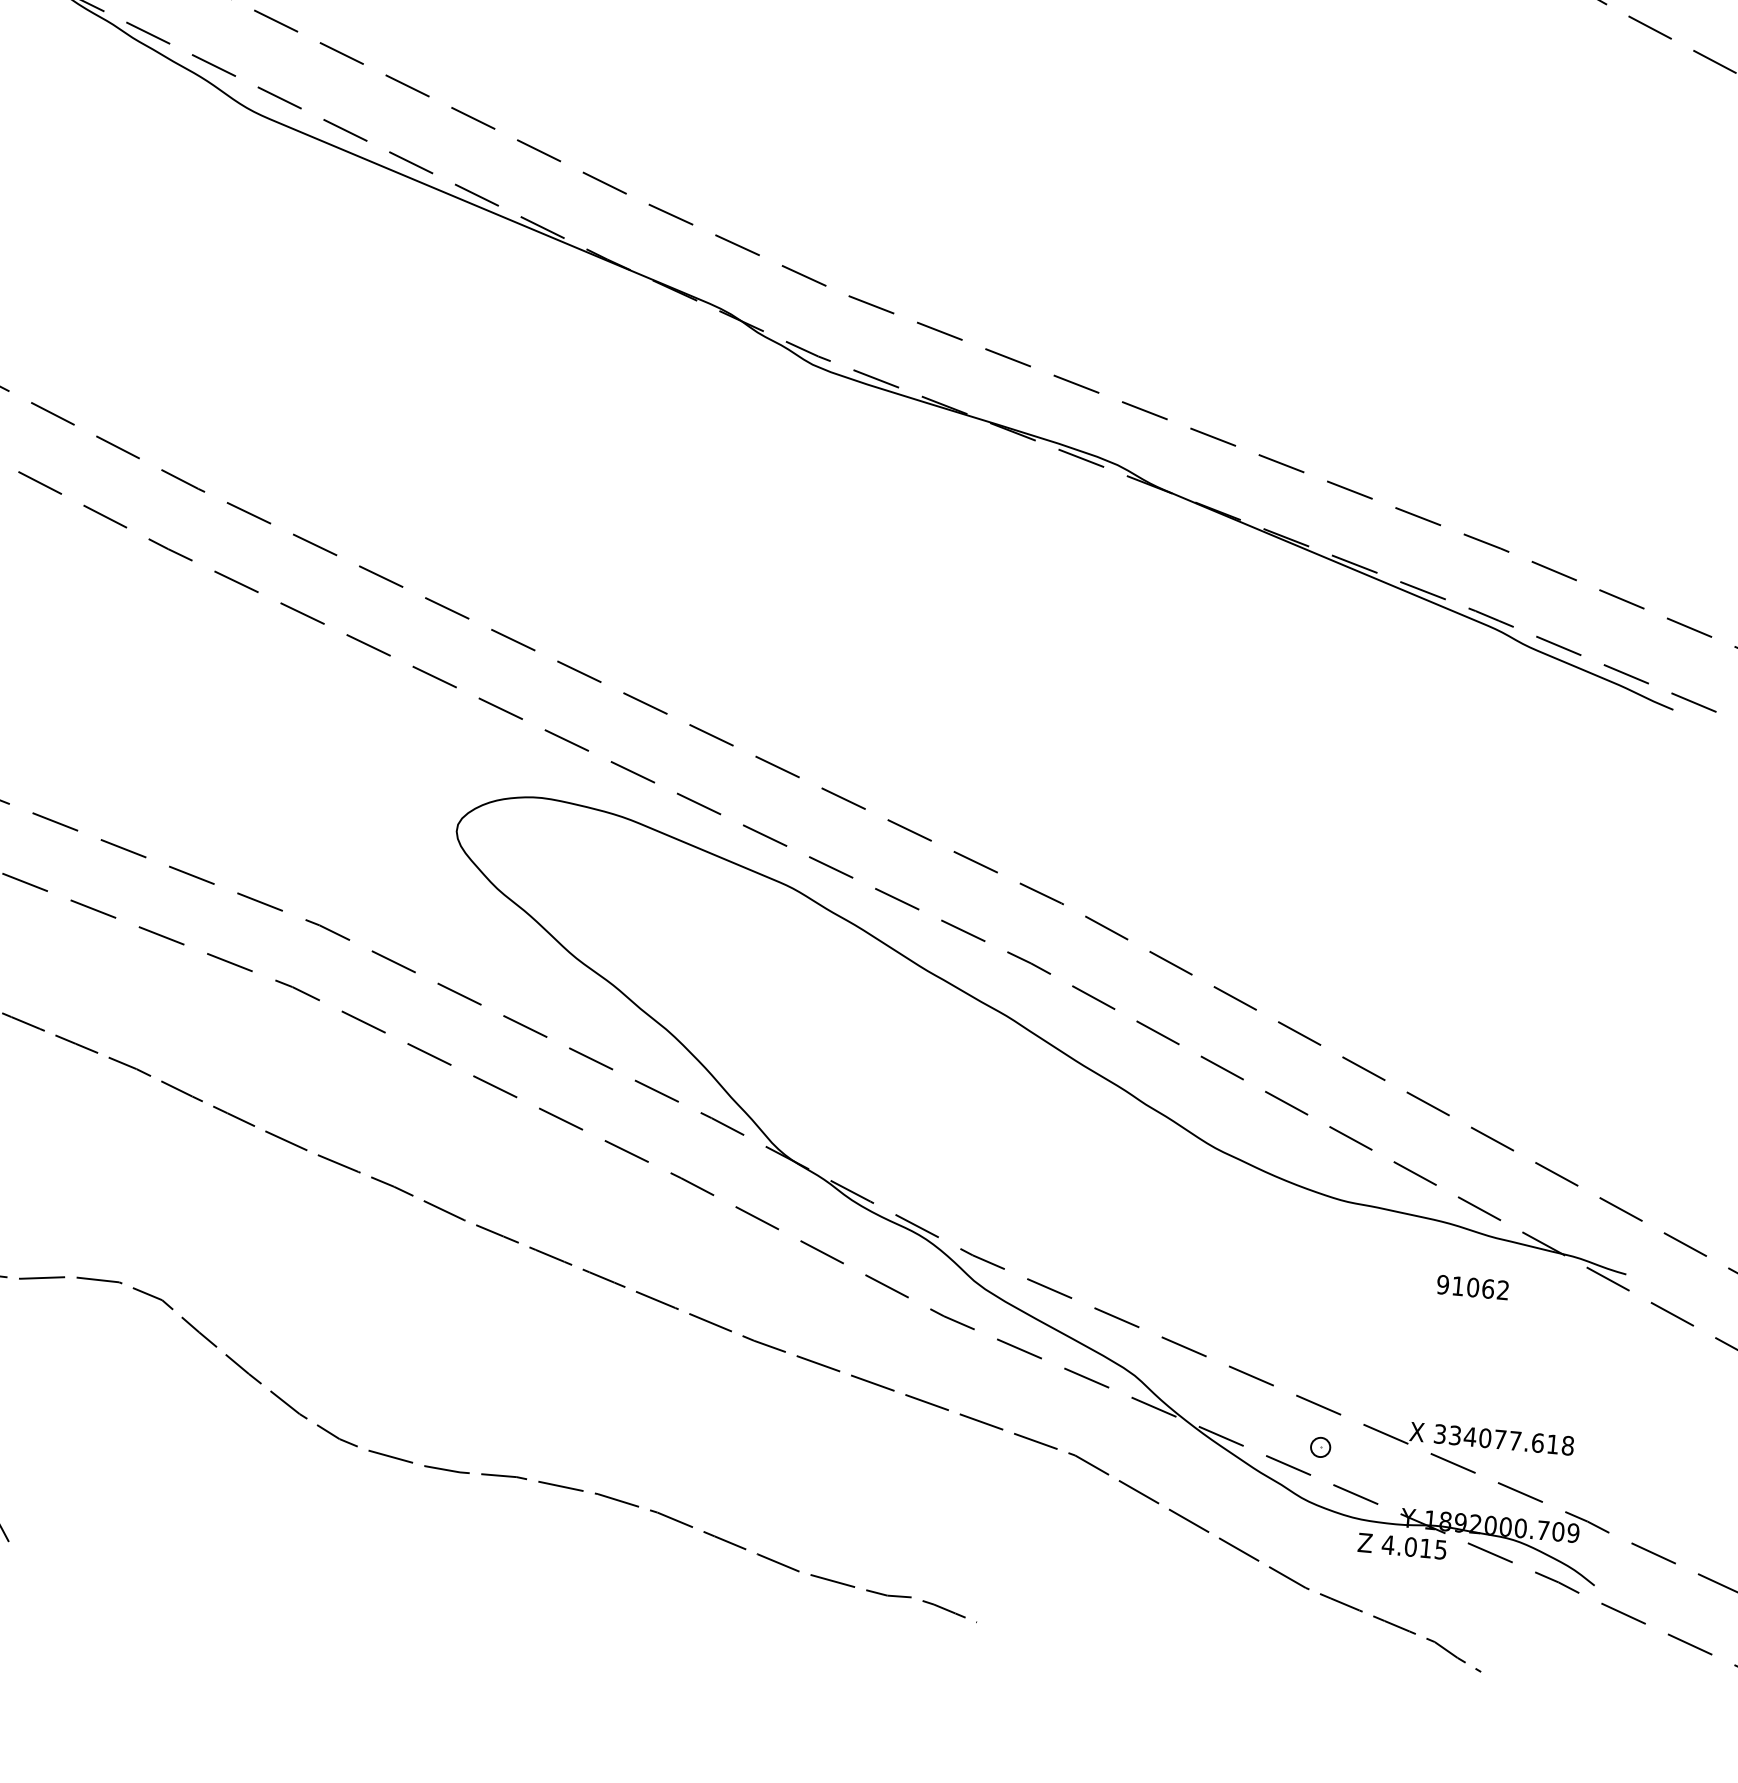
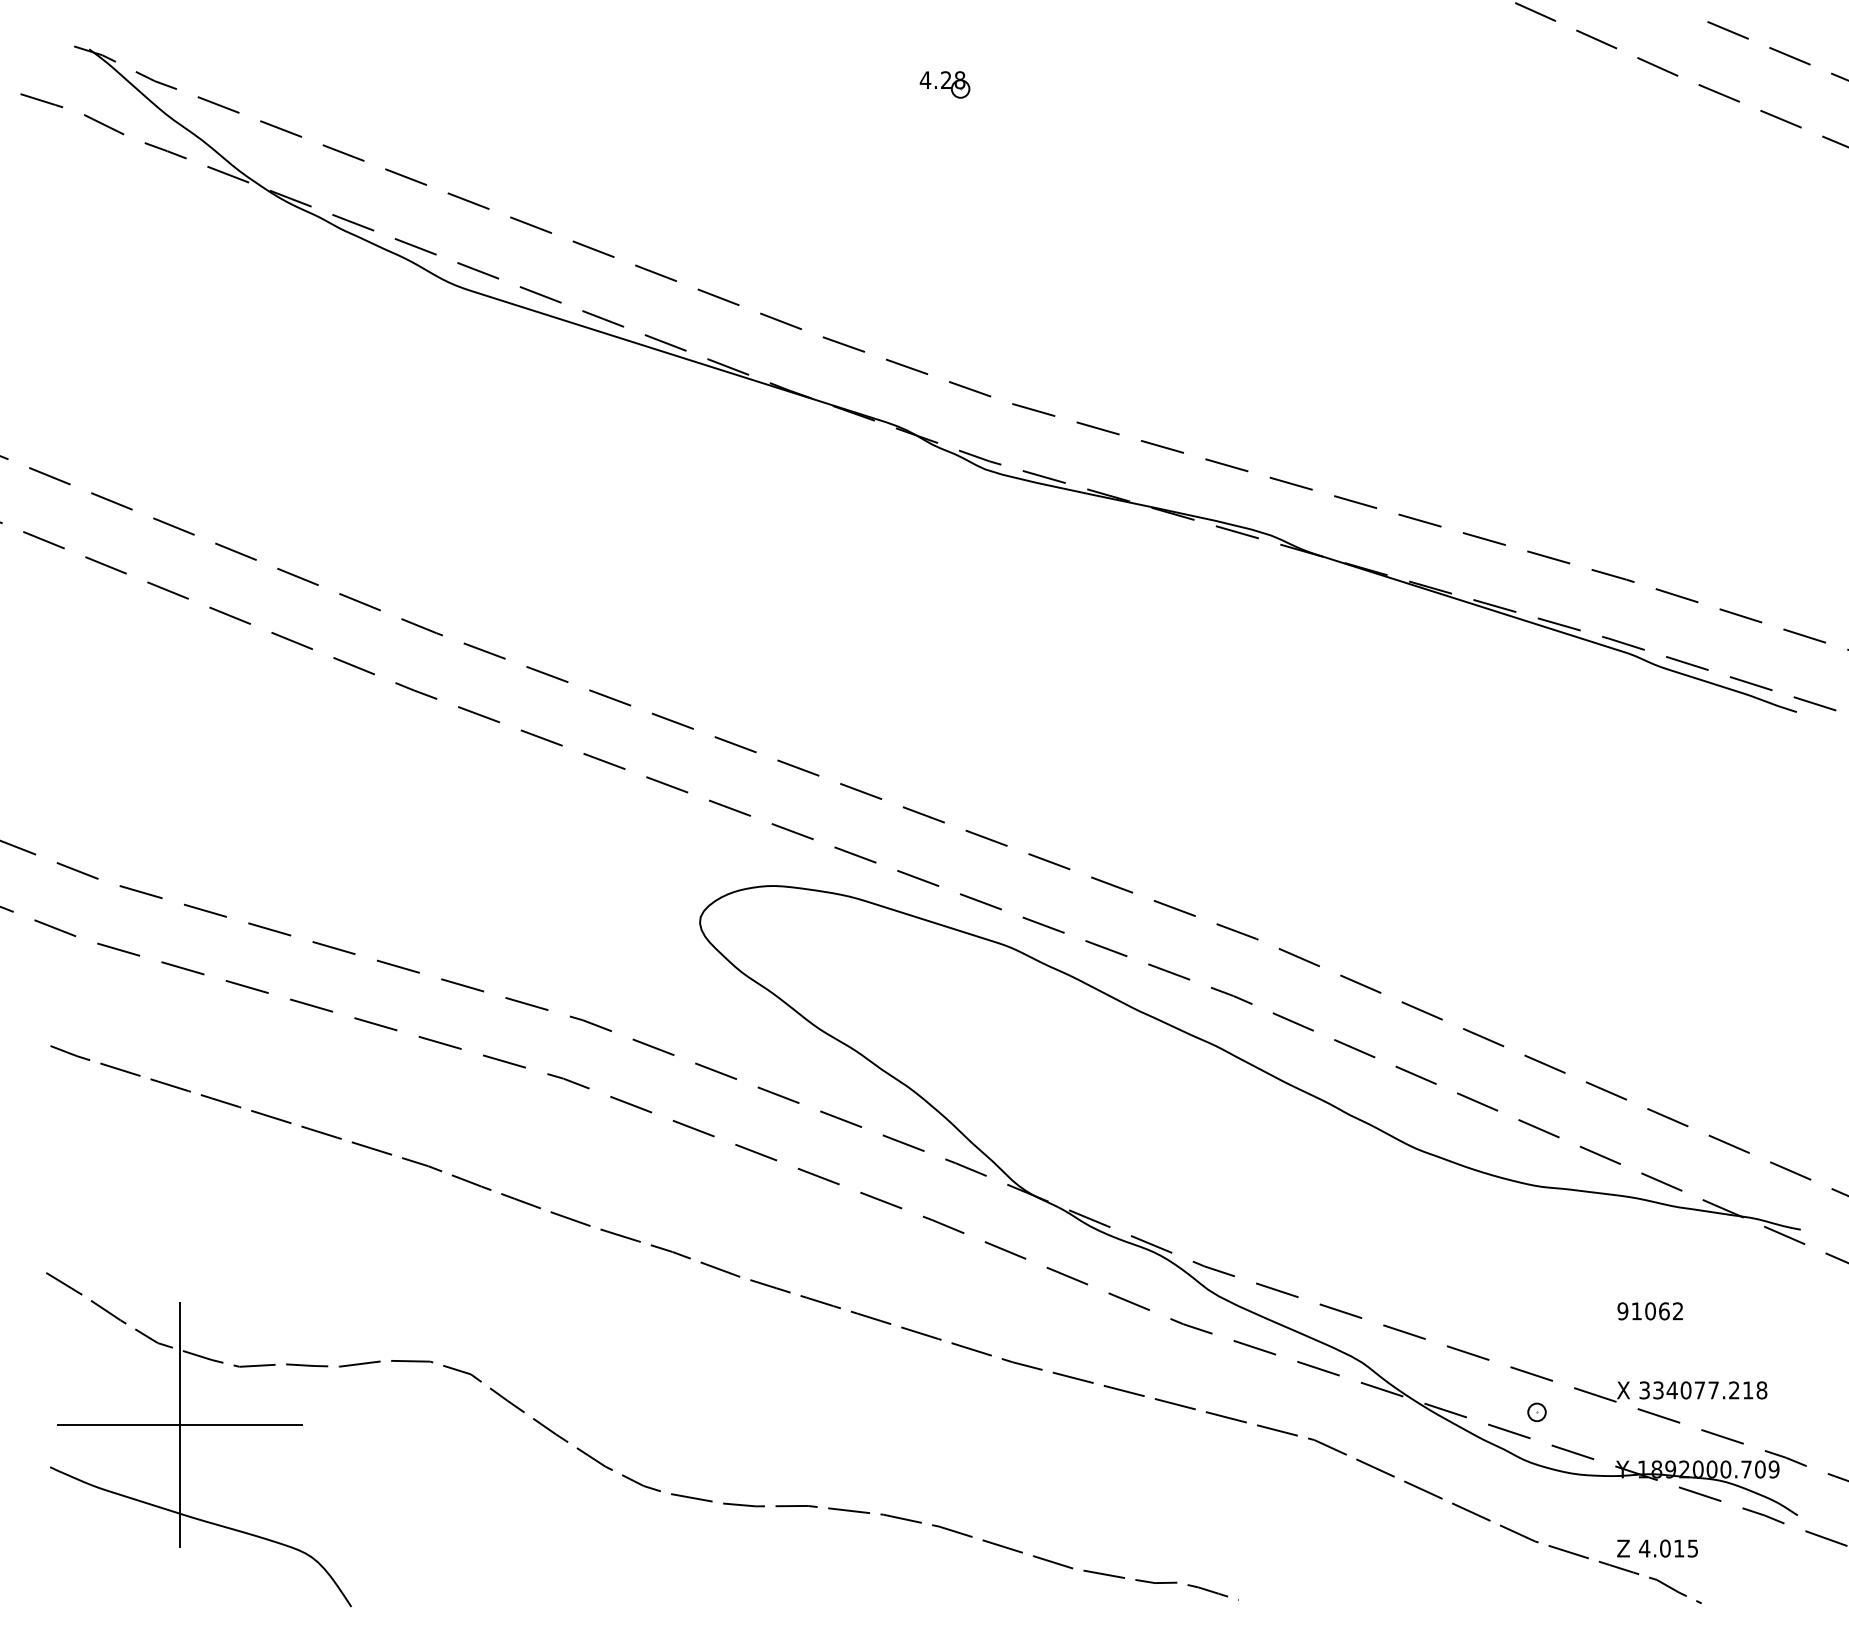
text: (1471, 1287) -> (1649, 1311), moved
text: (1538, 1443) -> (1734, 1390), 334077.618 -> 334077.218
text: (1402, 1546) -> (1657, 1548), moved

